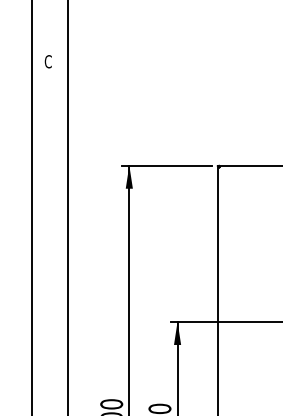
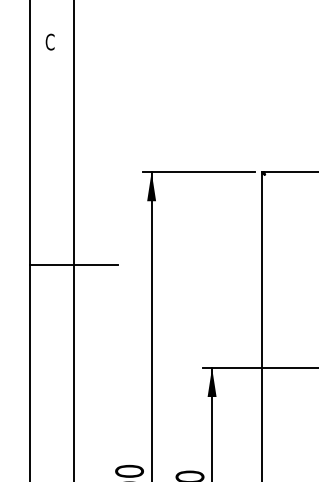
line: (67, 239) -> (74, 264), added

